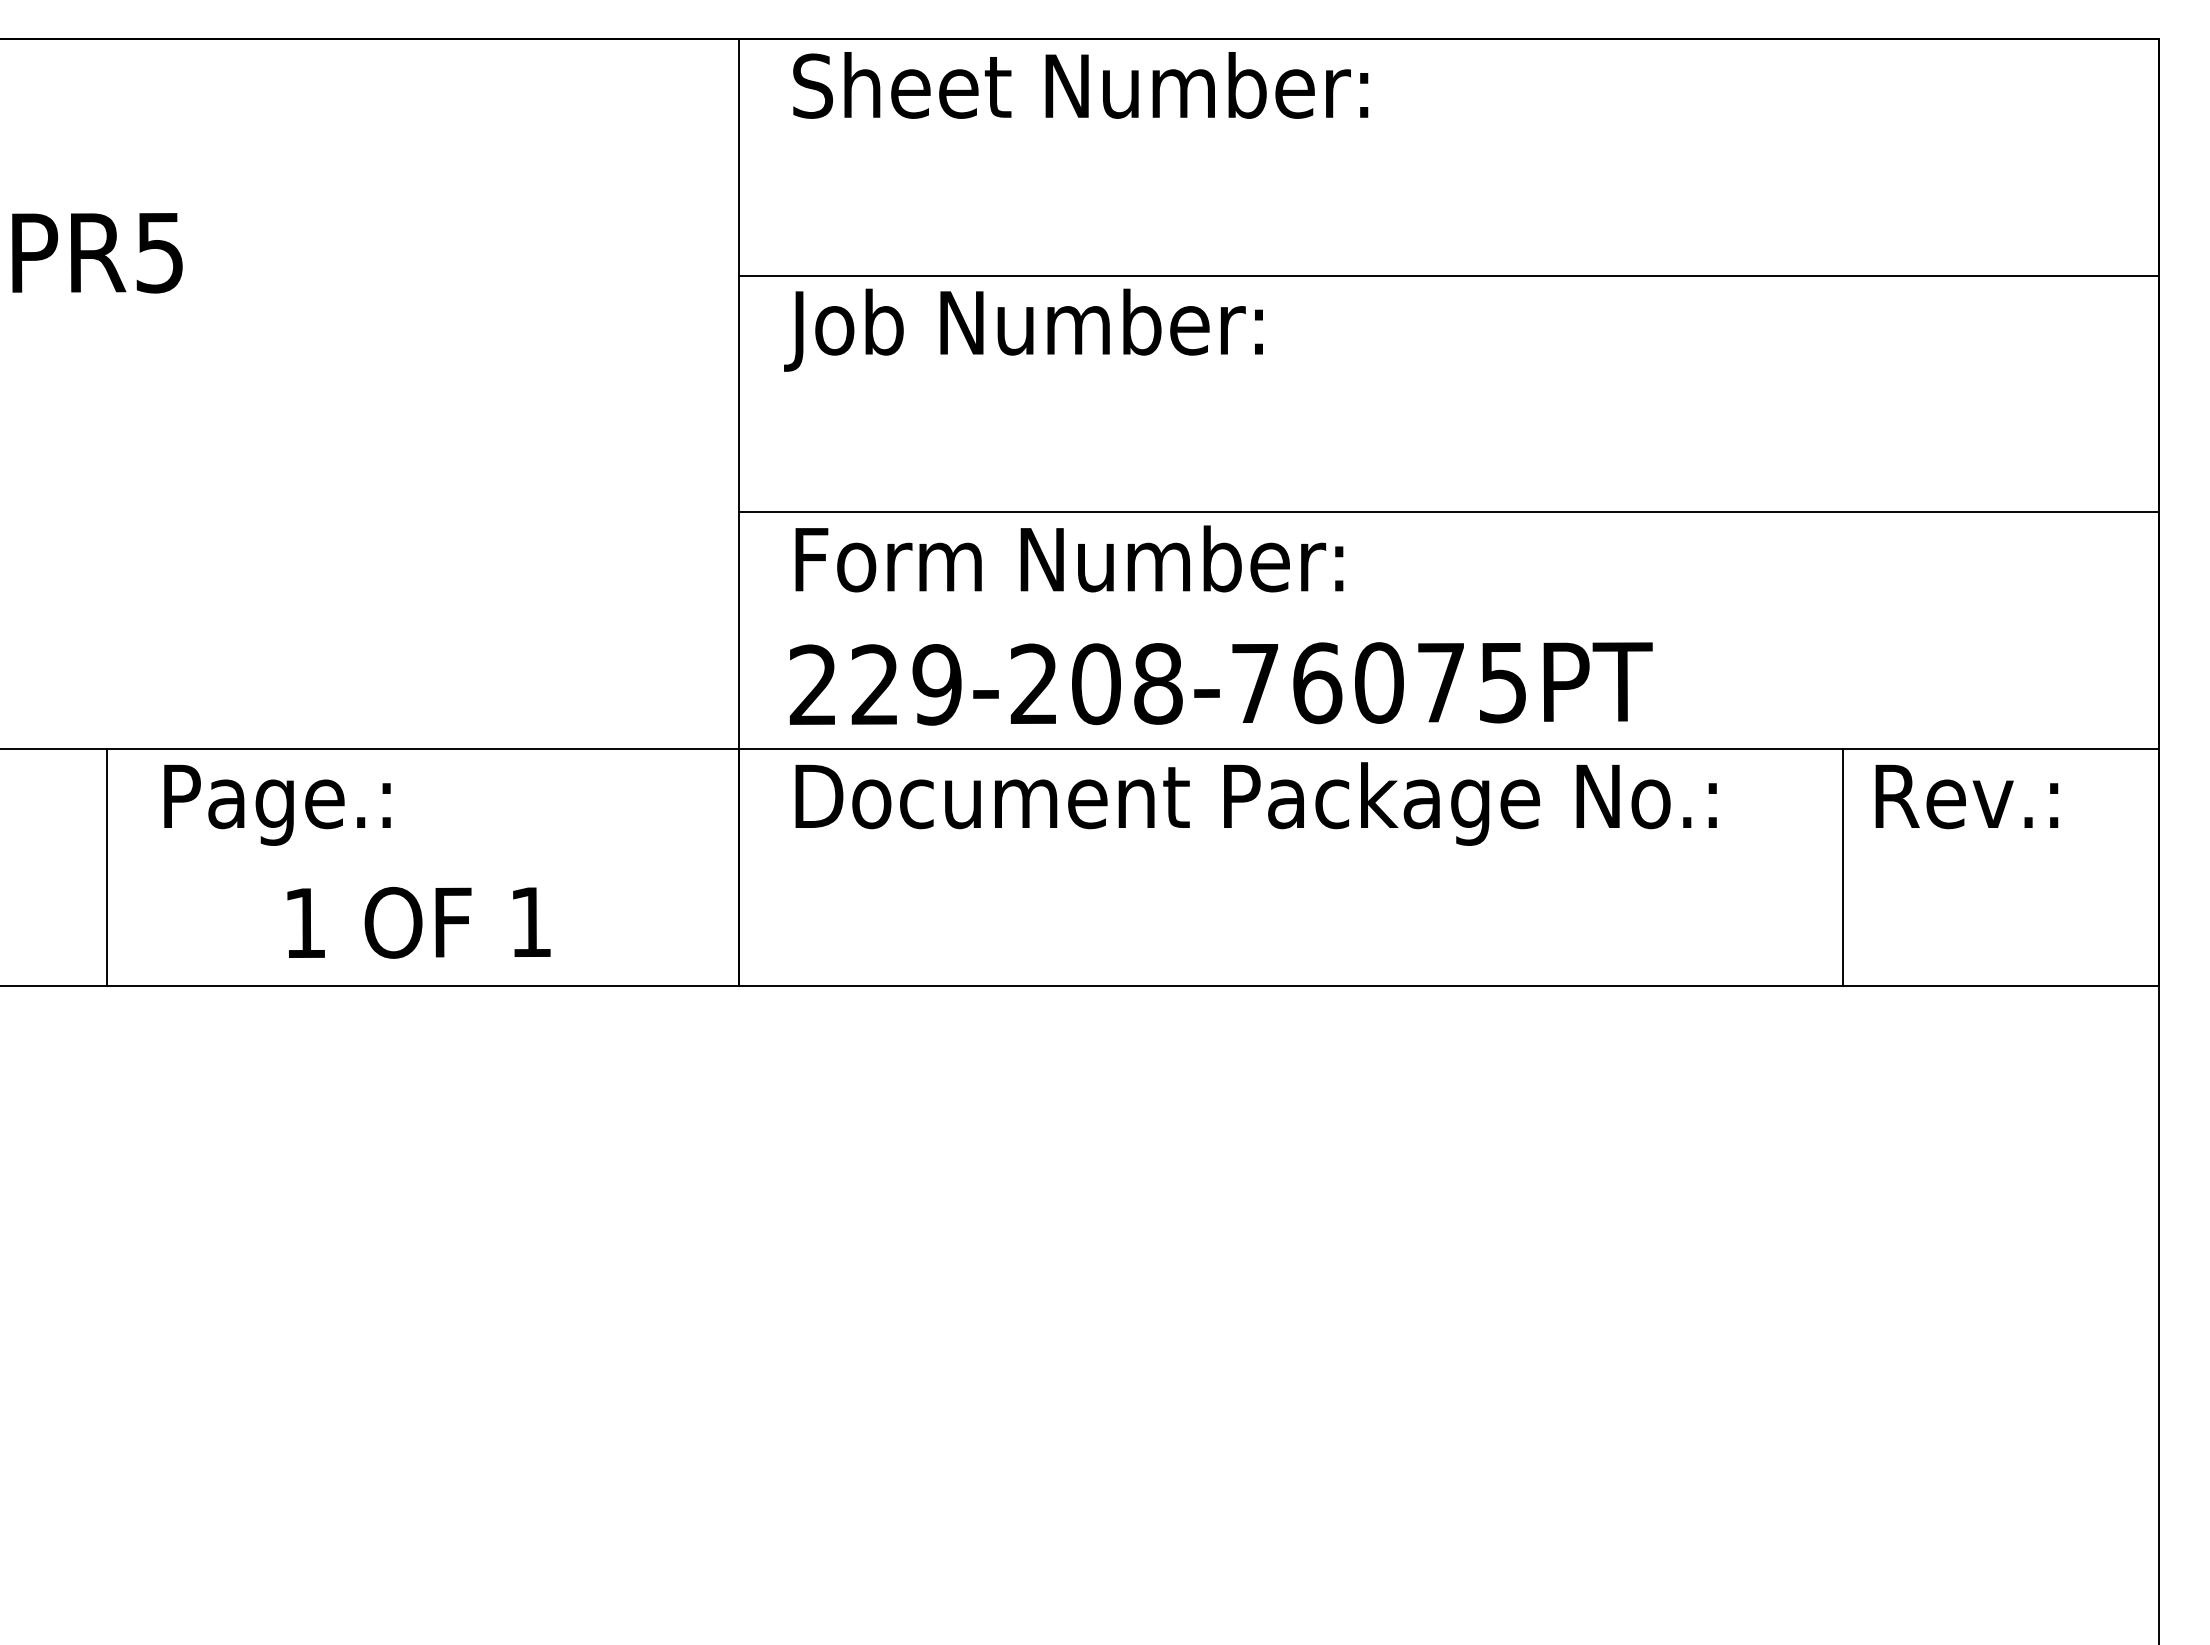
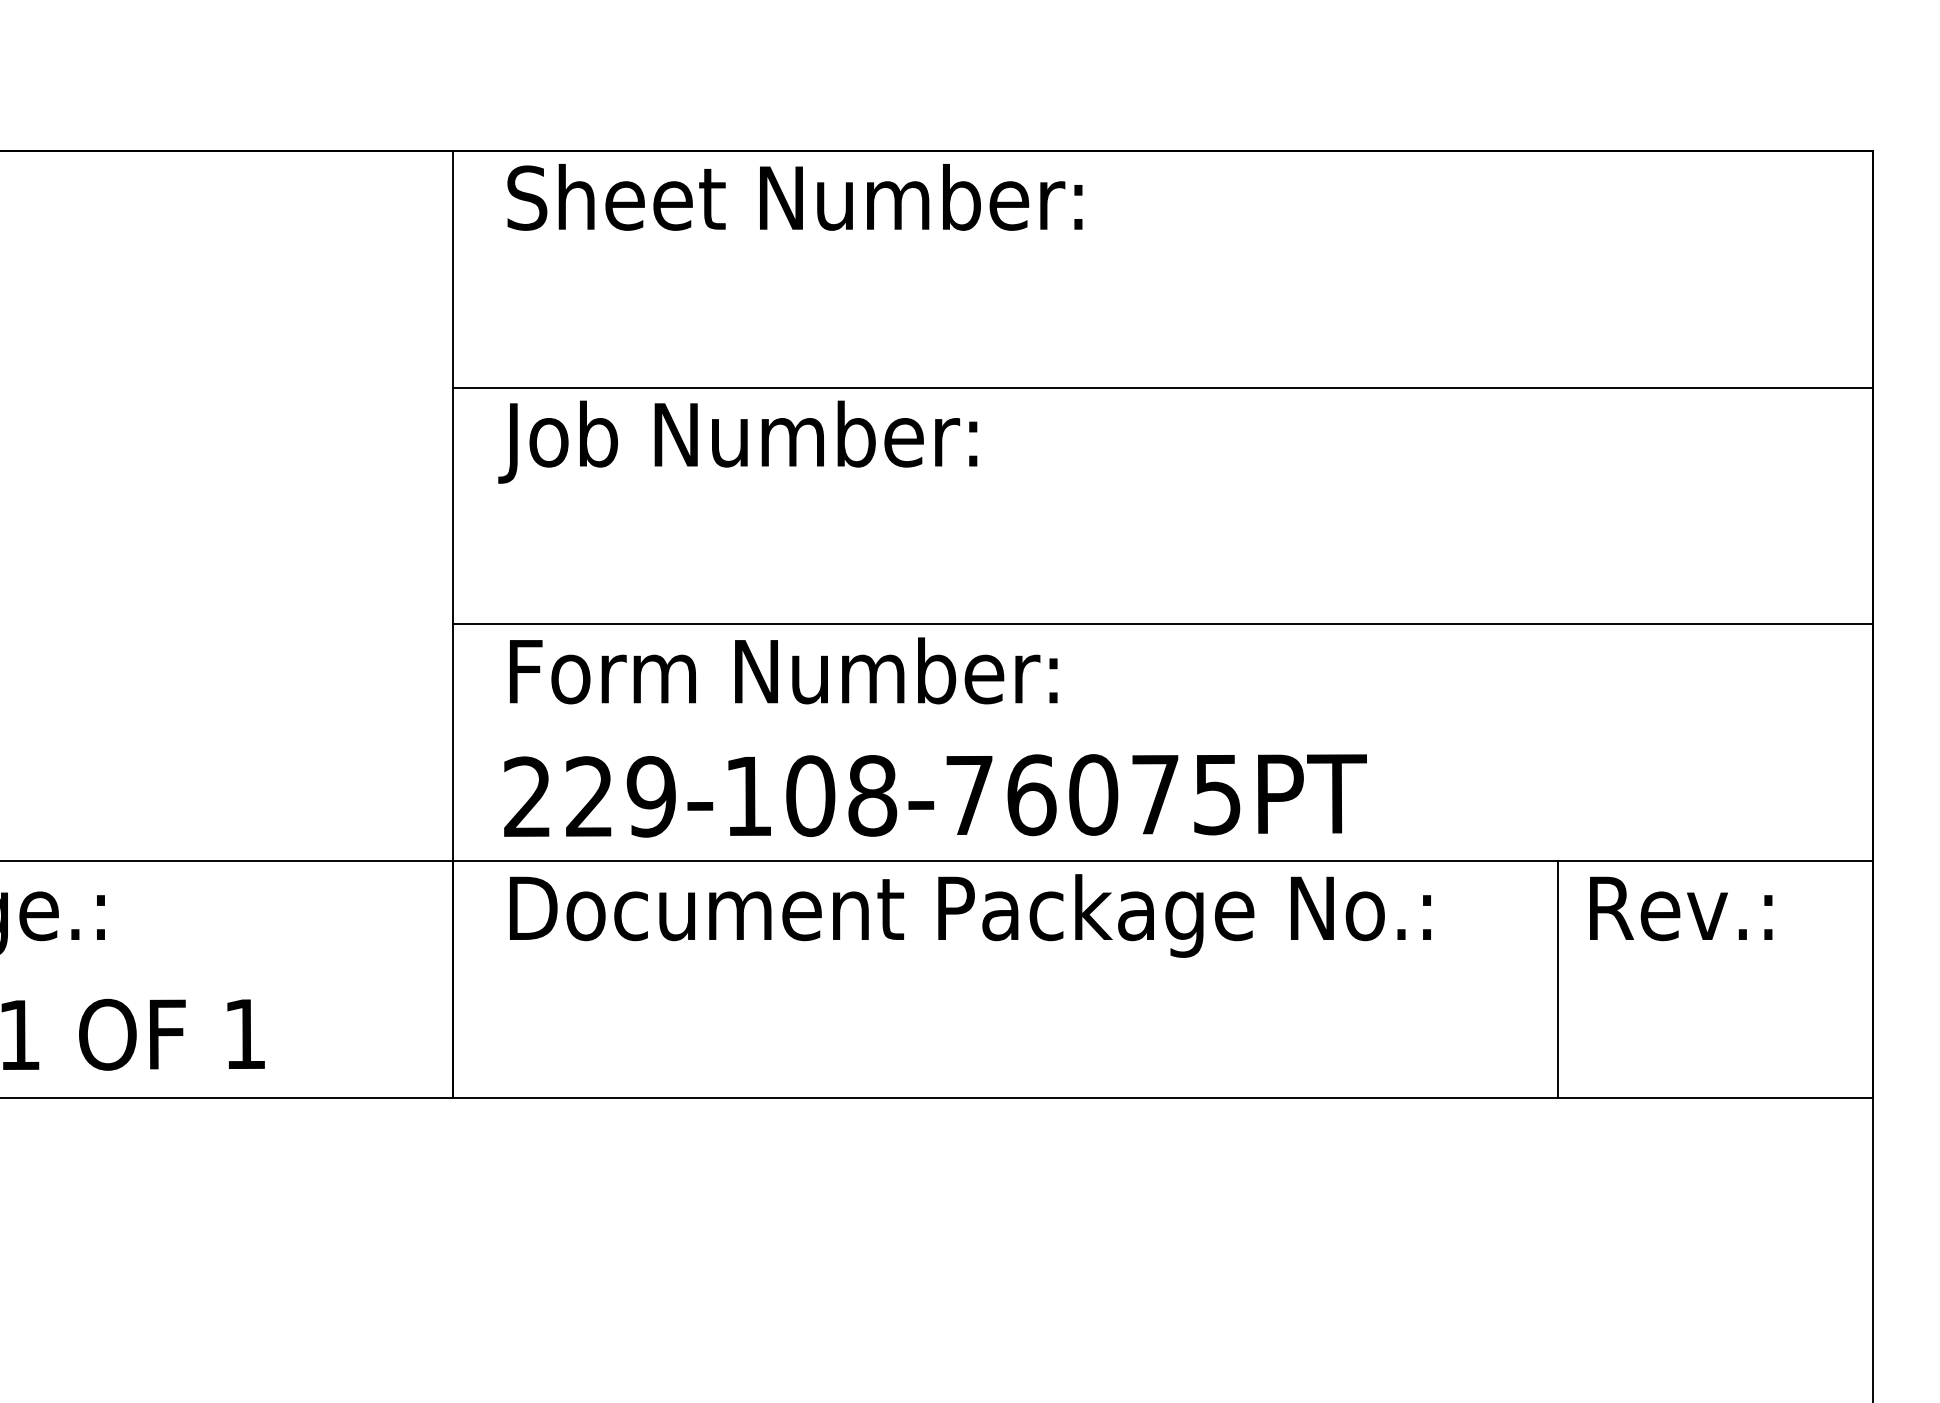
text: (1033, 683) -> (747, 795), 229-208-76075PT -> 229-108-76075PT

